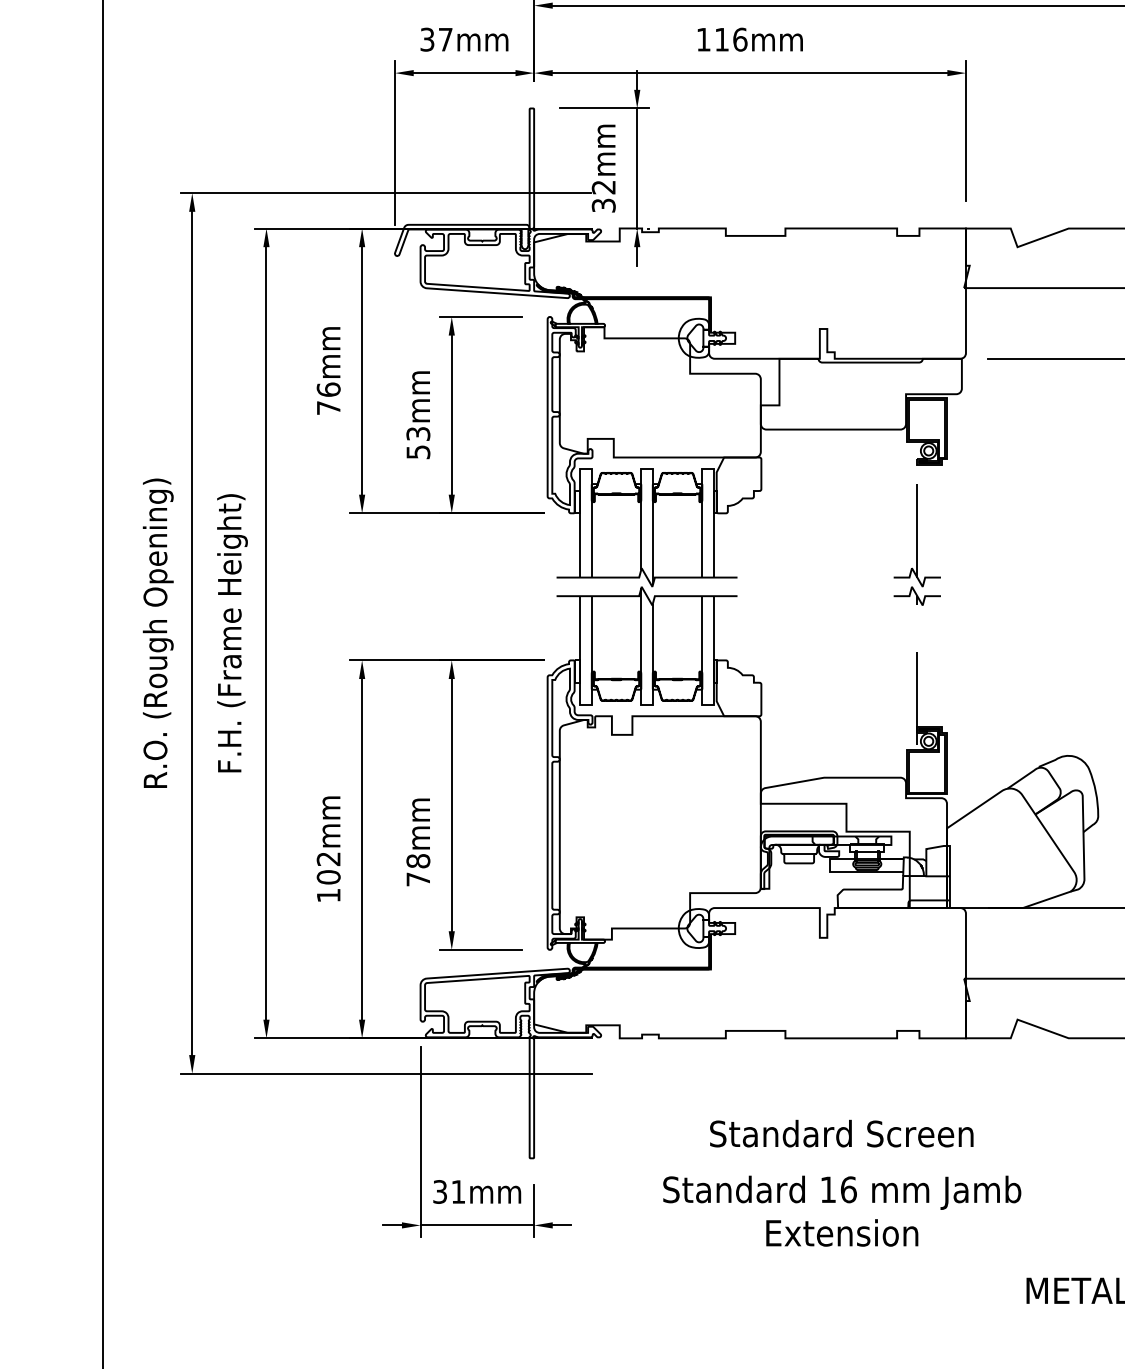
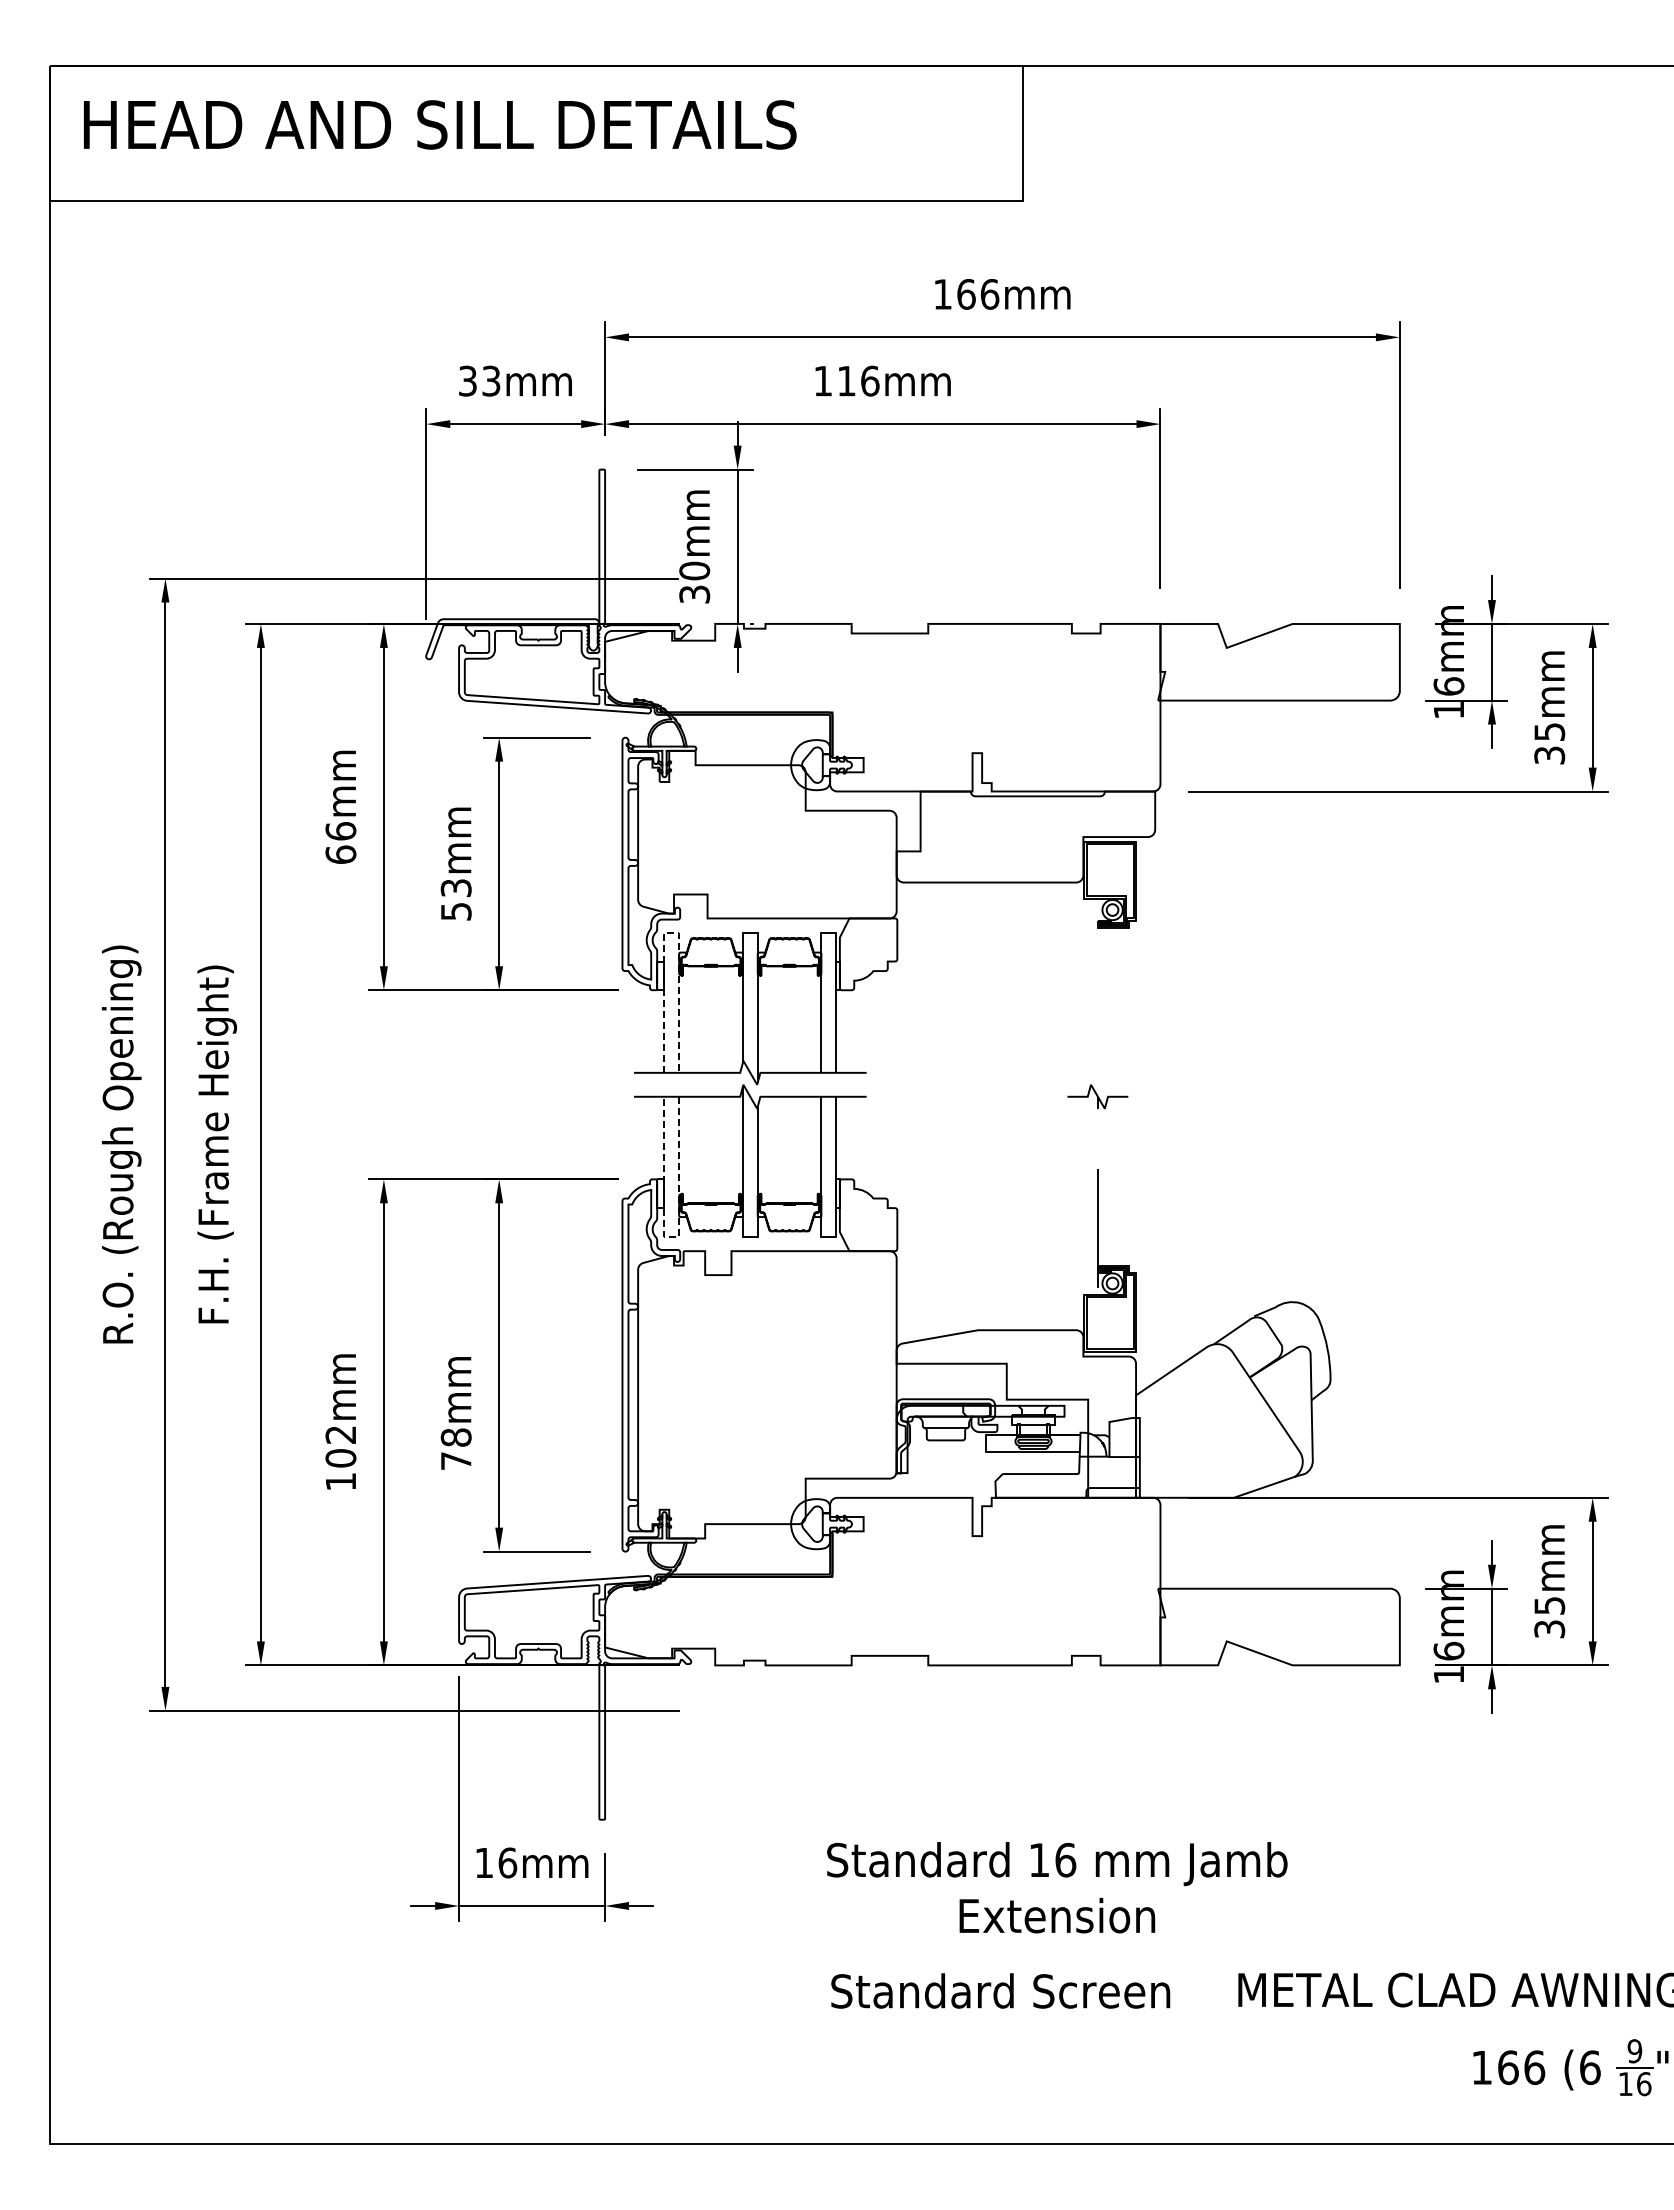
text: (445, 39) -> (491, 380), 37mm -> 33mm
text: (603, 186) -> (694, 570), 32mm -> 30mm
text: (328, 407) -> (340, 854), 76mm -> 66mm
line: (586, 468) -> (672, 932), solid -> dashed
part: (917, 536) -> (1097, 1019), removed
line: (585, 704) -> (671, 1236), solid -> dashed
text: (841, 1133) -> (1000, 1990), moved
text: (449, 1191) -> (496, 1862), 31mm -> 16mm
text: (842, 1211) -> (1057, 1887), moved

